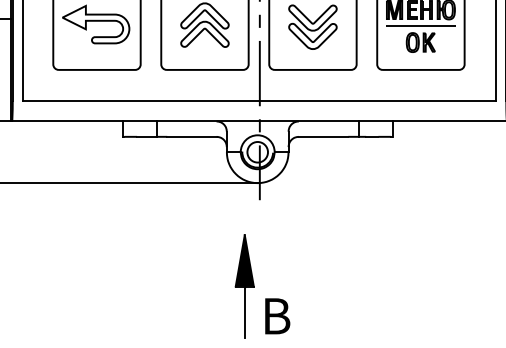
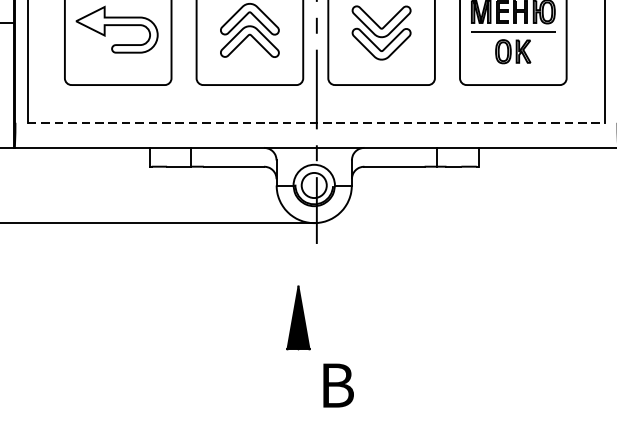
line: (259, 100) -> (316, 122), solid -> dashed
line: (244, 312) -> (298, 380), removed

